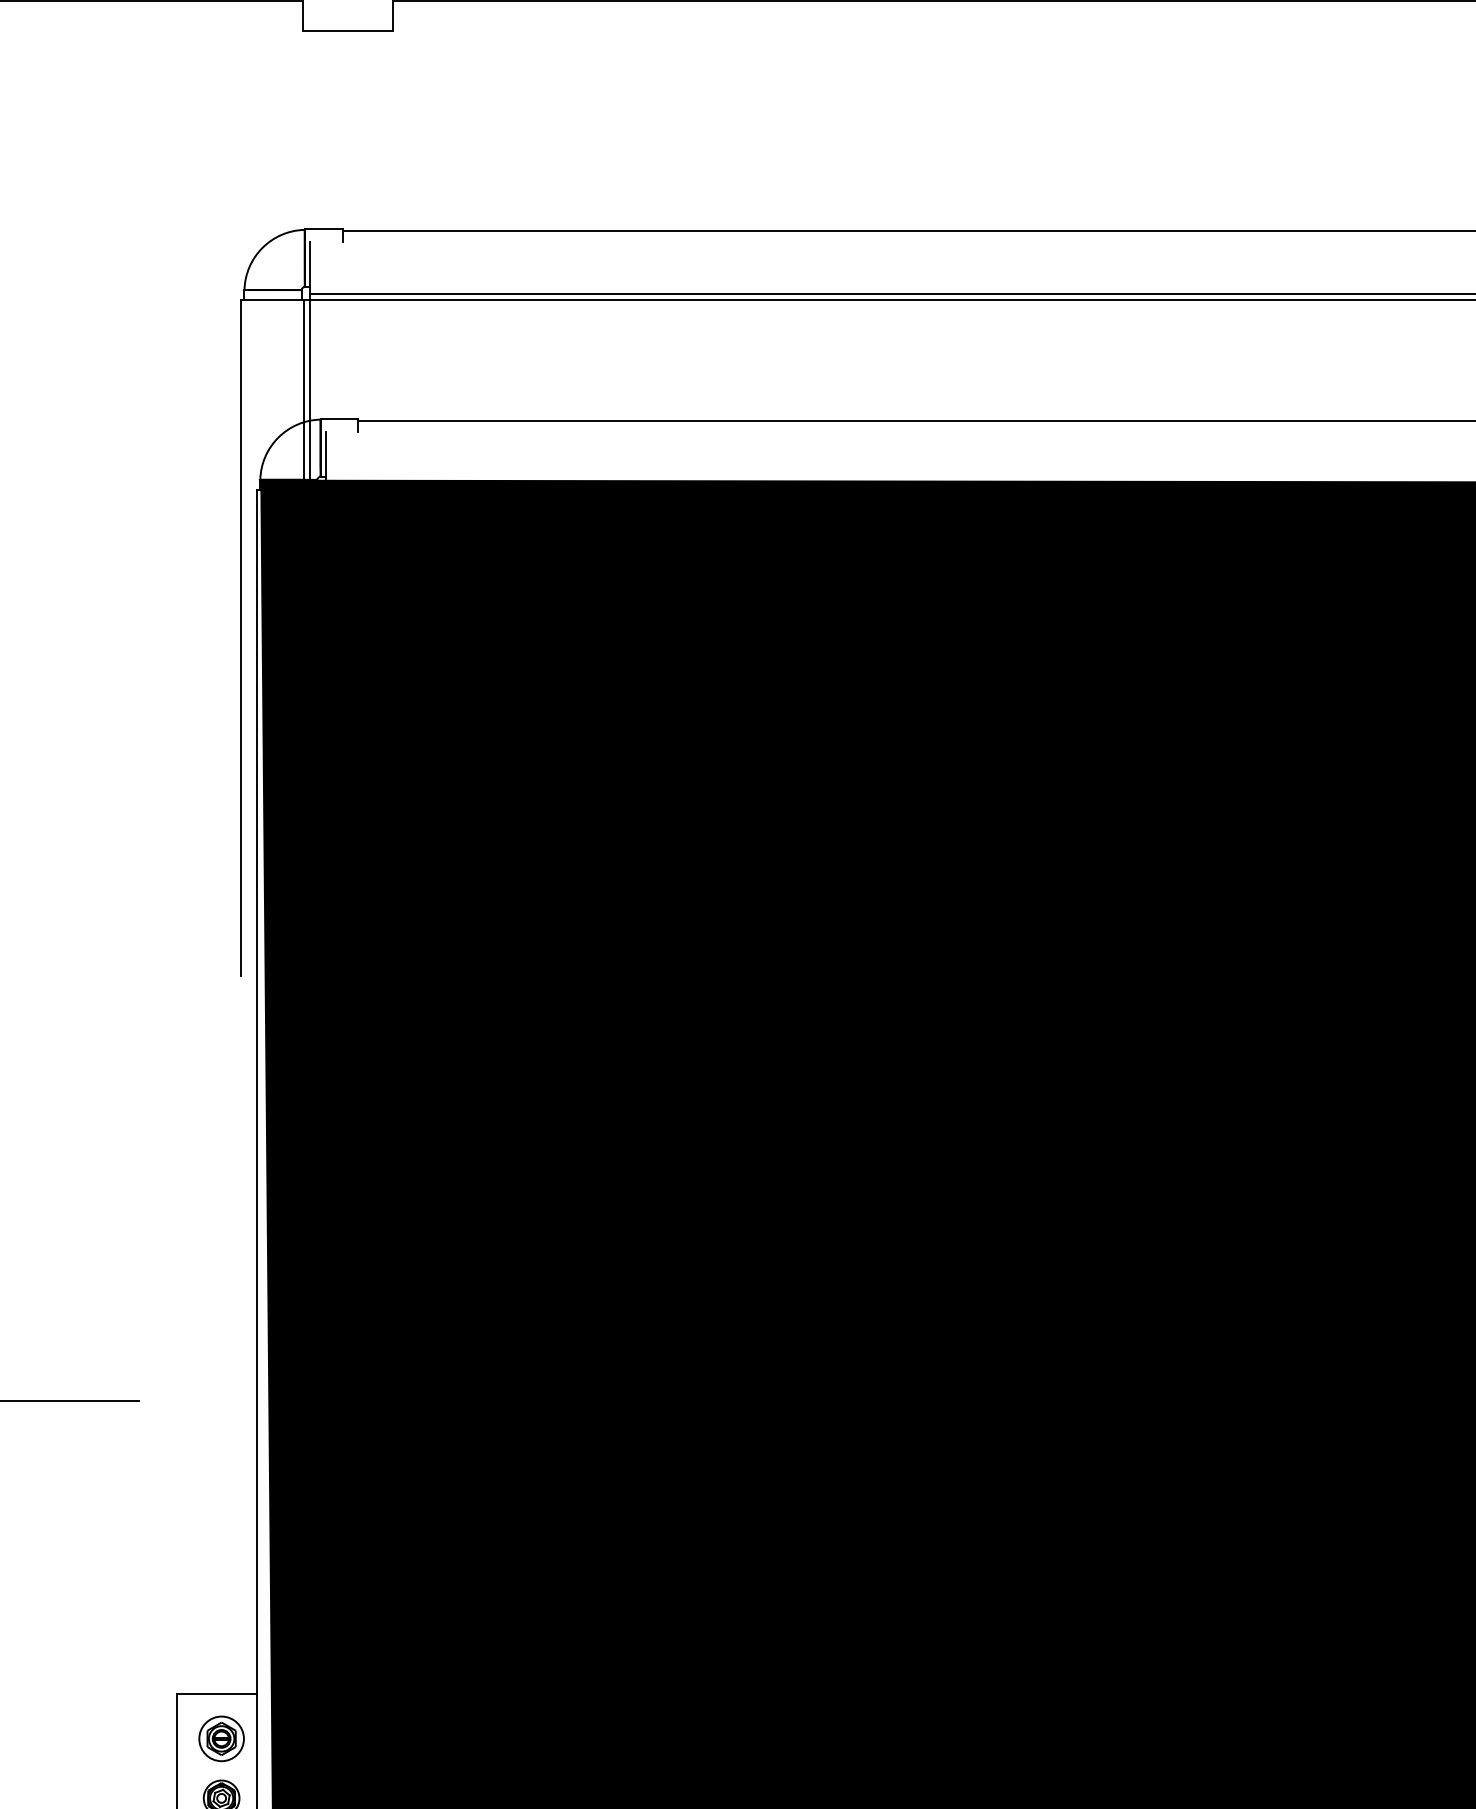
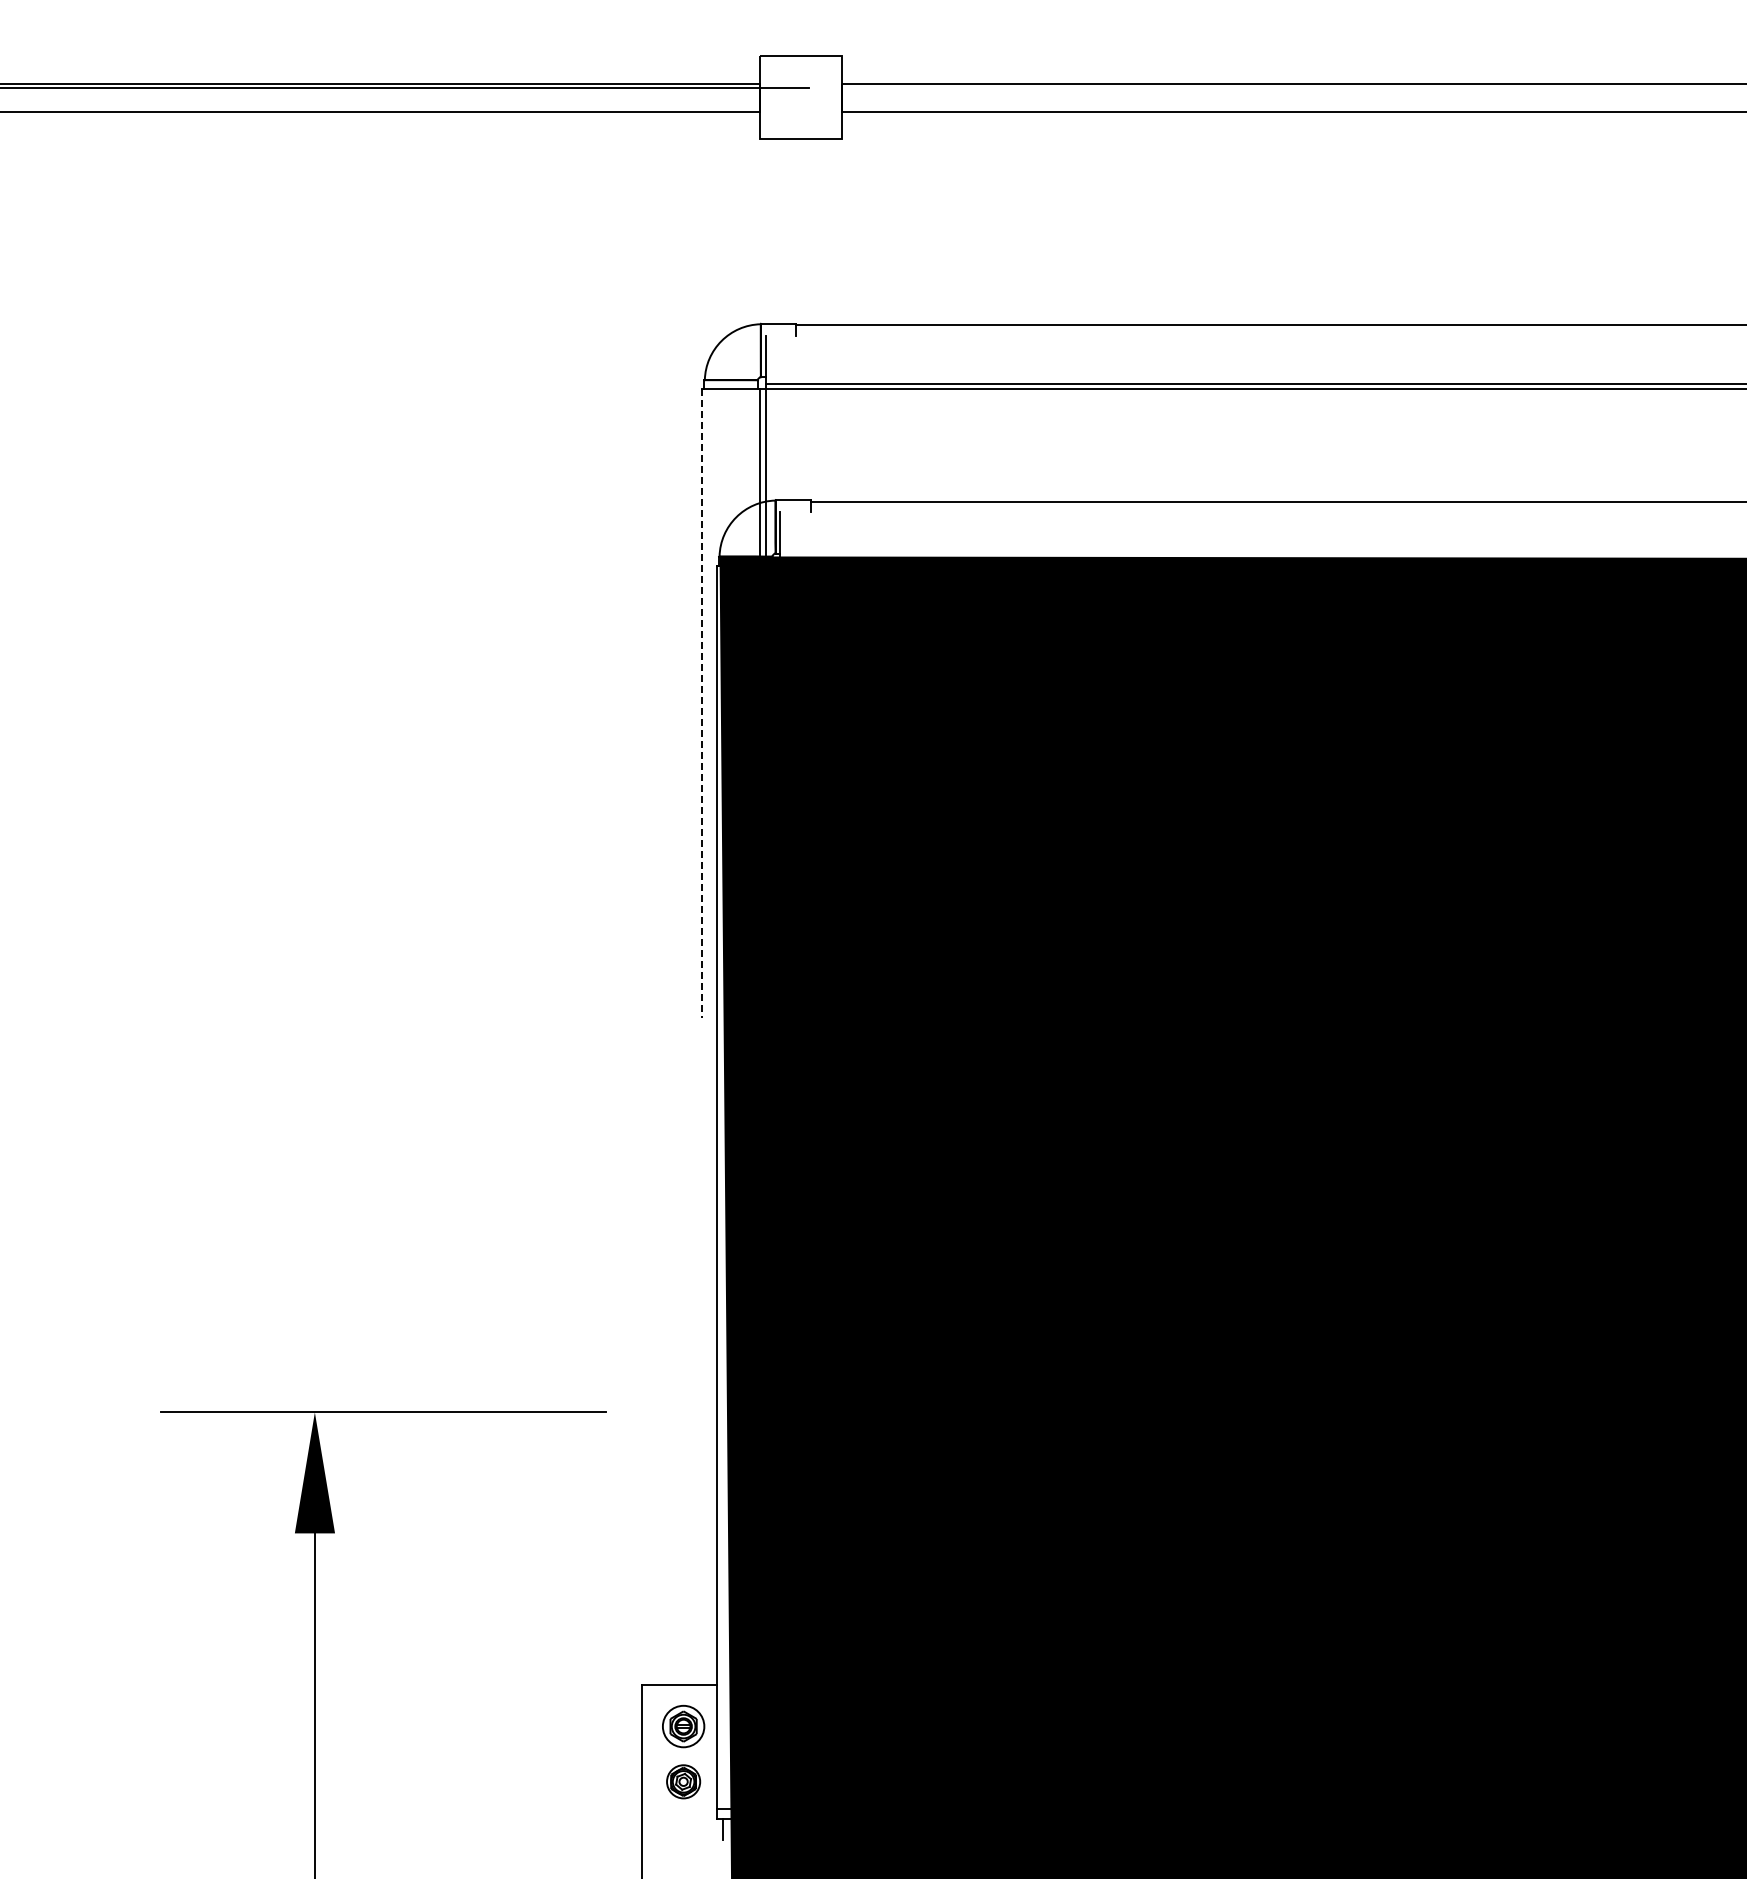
line: (240, 637) -> (701, 703), solid -> dashed

